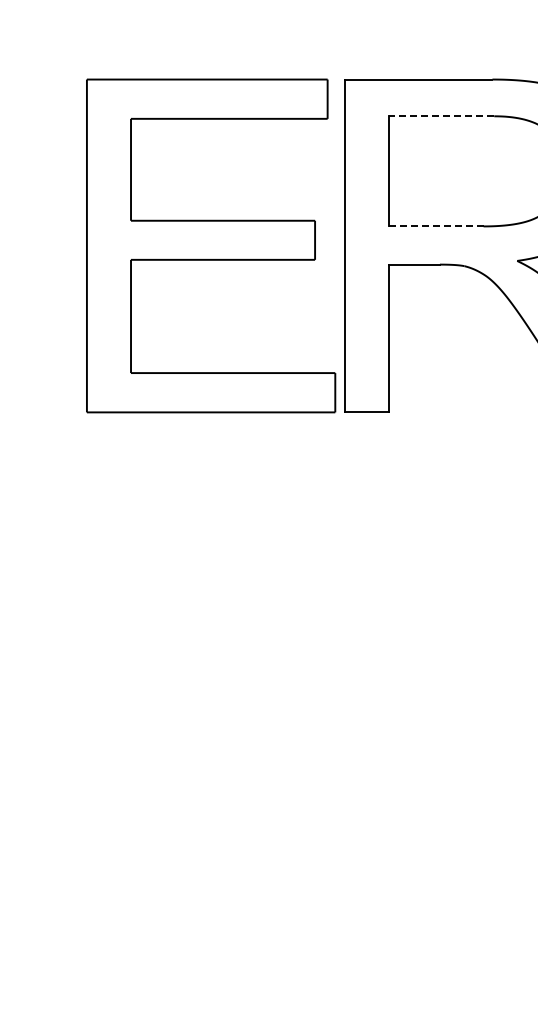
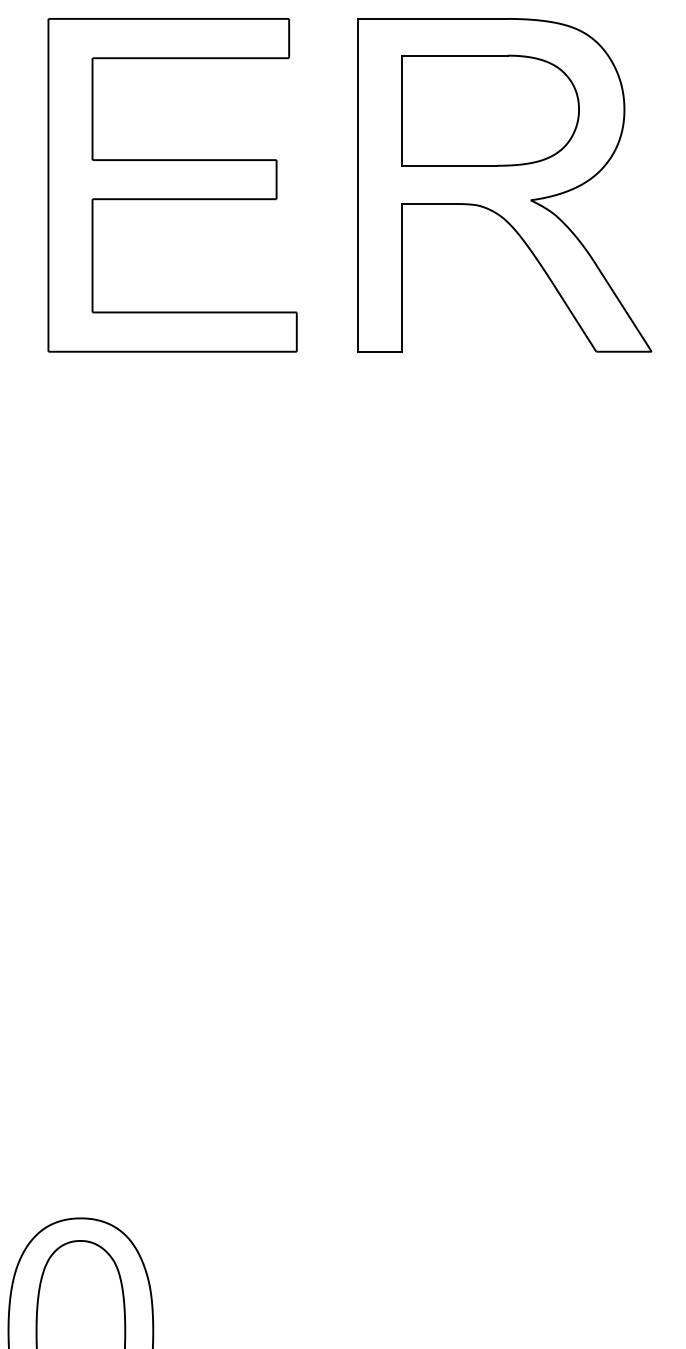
line: (441, 116) -> (455, 55), dashed -> solid
line: (436, 226) -> (450, 165), dashed -> solid
part: (210, 246) -> (172, 185), moved

